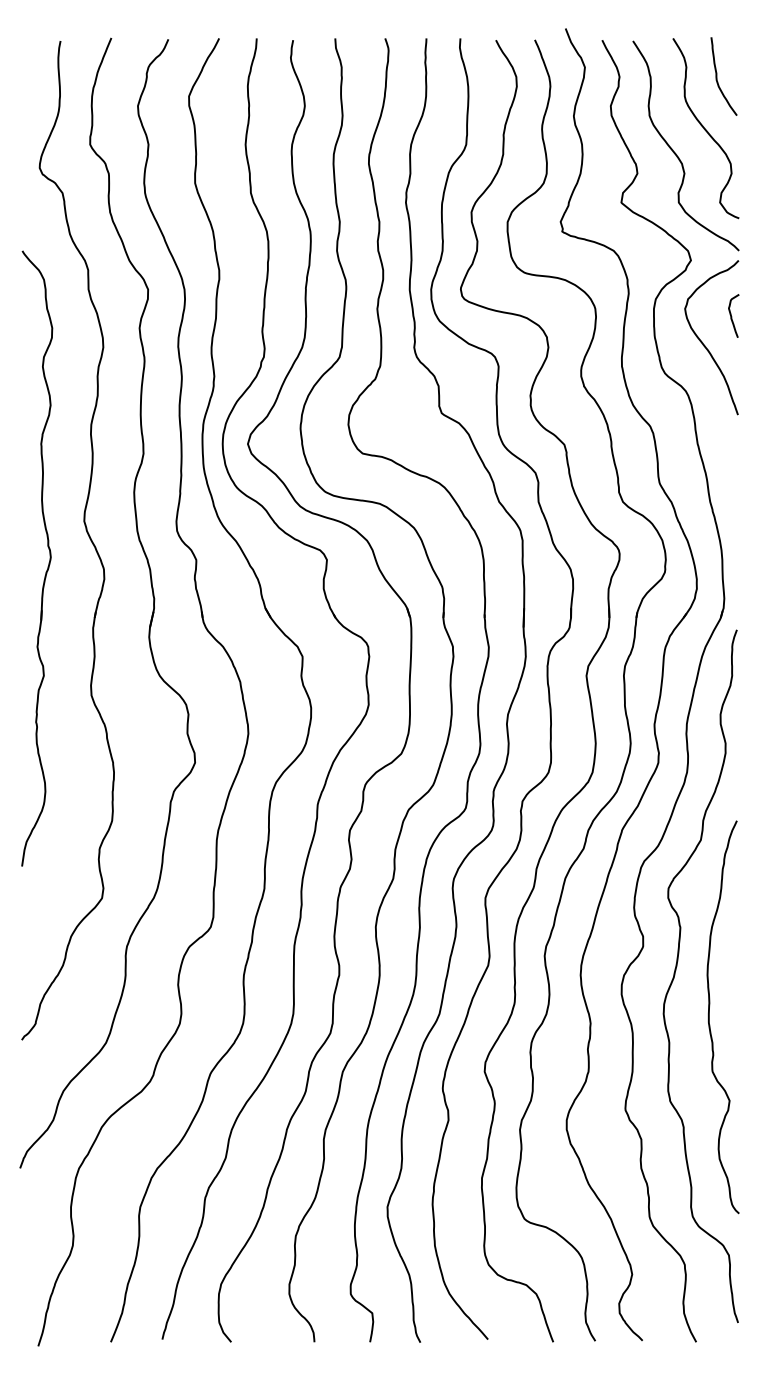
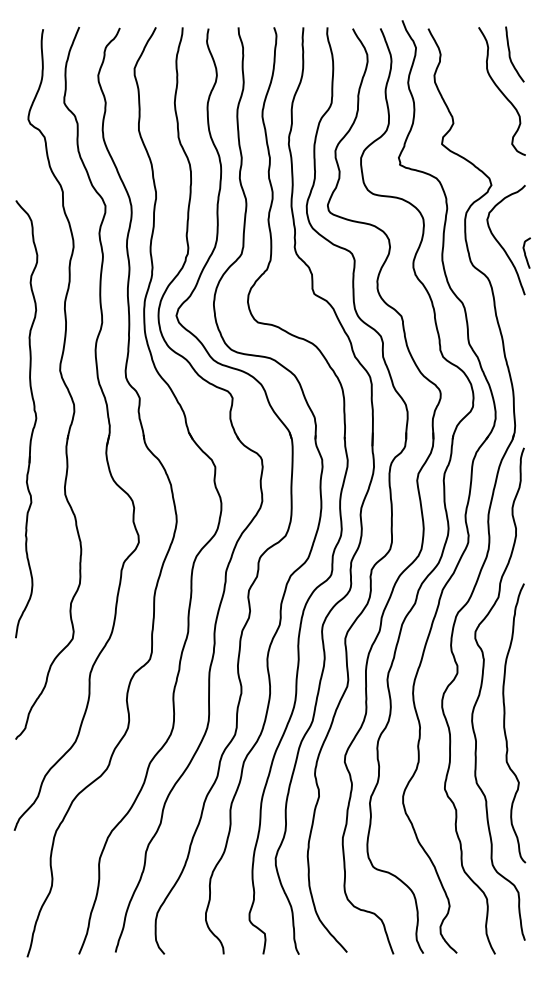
curve: (676, 153) -> (481, 109), removed
curve: (732, 316) -> (525, 253), moved
part: (48, 562) -> (34, 422), moved

